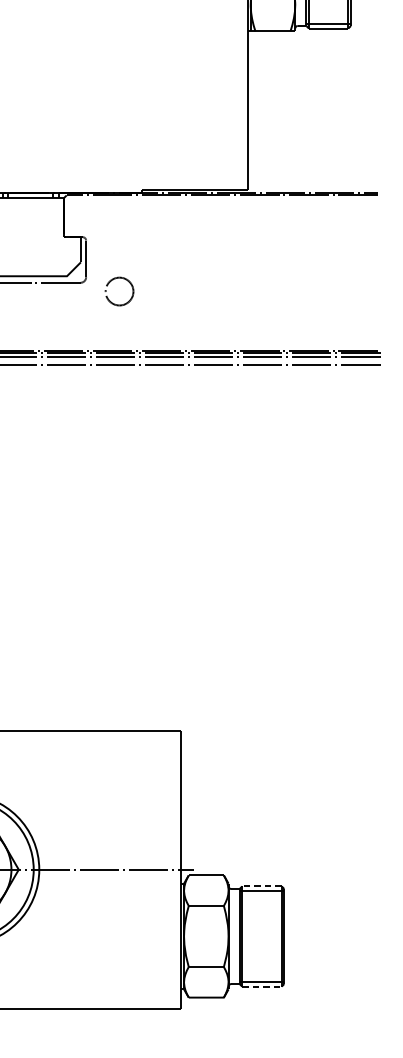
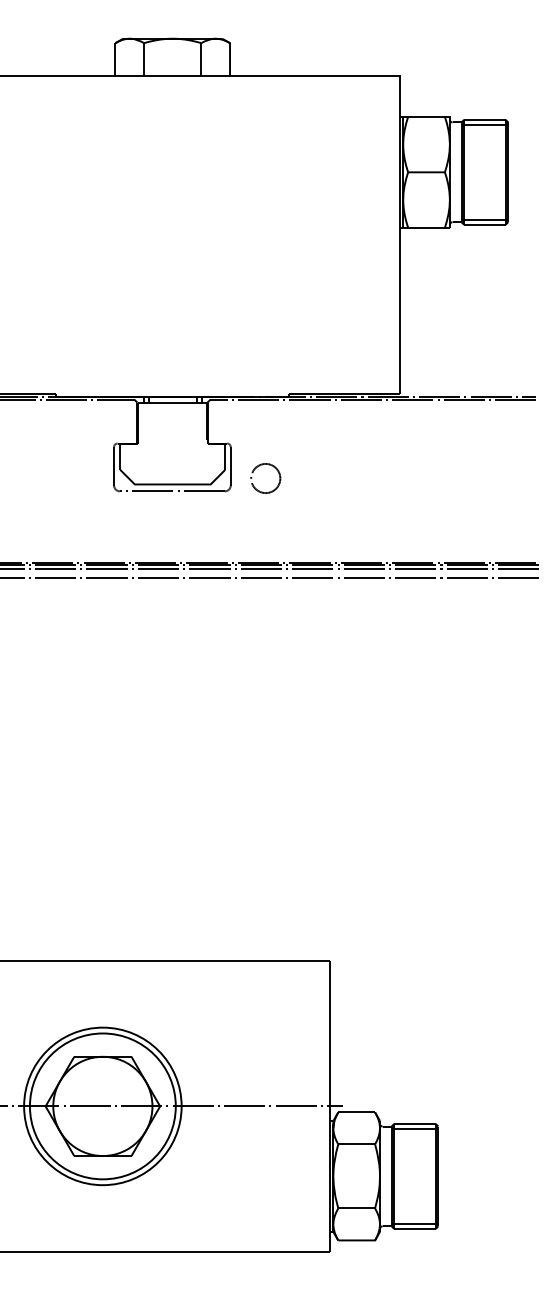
part: (106, 291) -> (252, 478), moved
line: (262, 886) -> (415, 1123), dashed -> solid
line: (262, 986) -> (415, 1228), dashed -> solid

